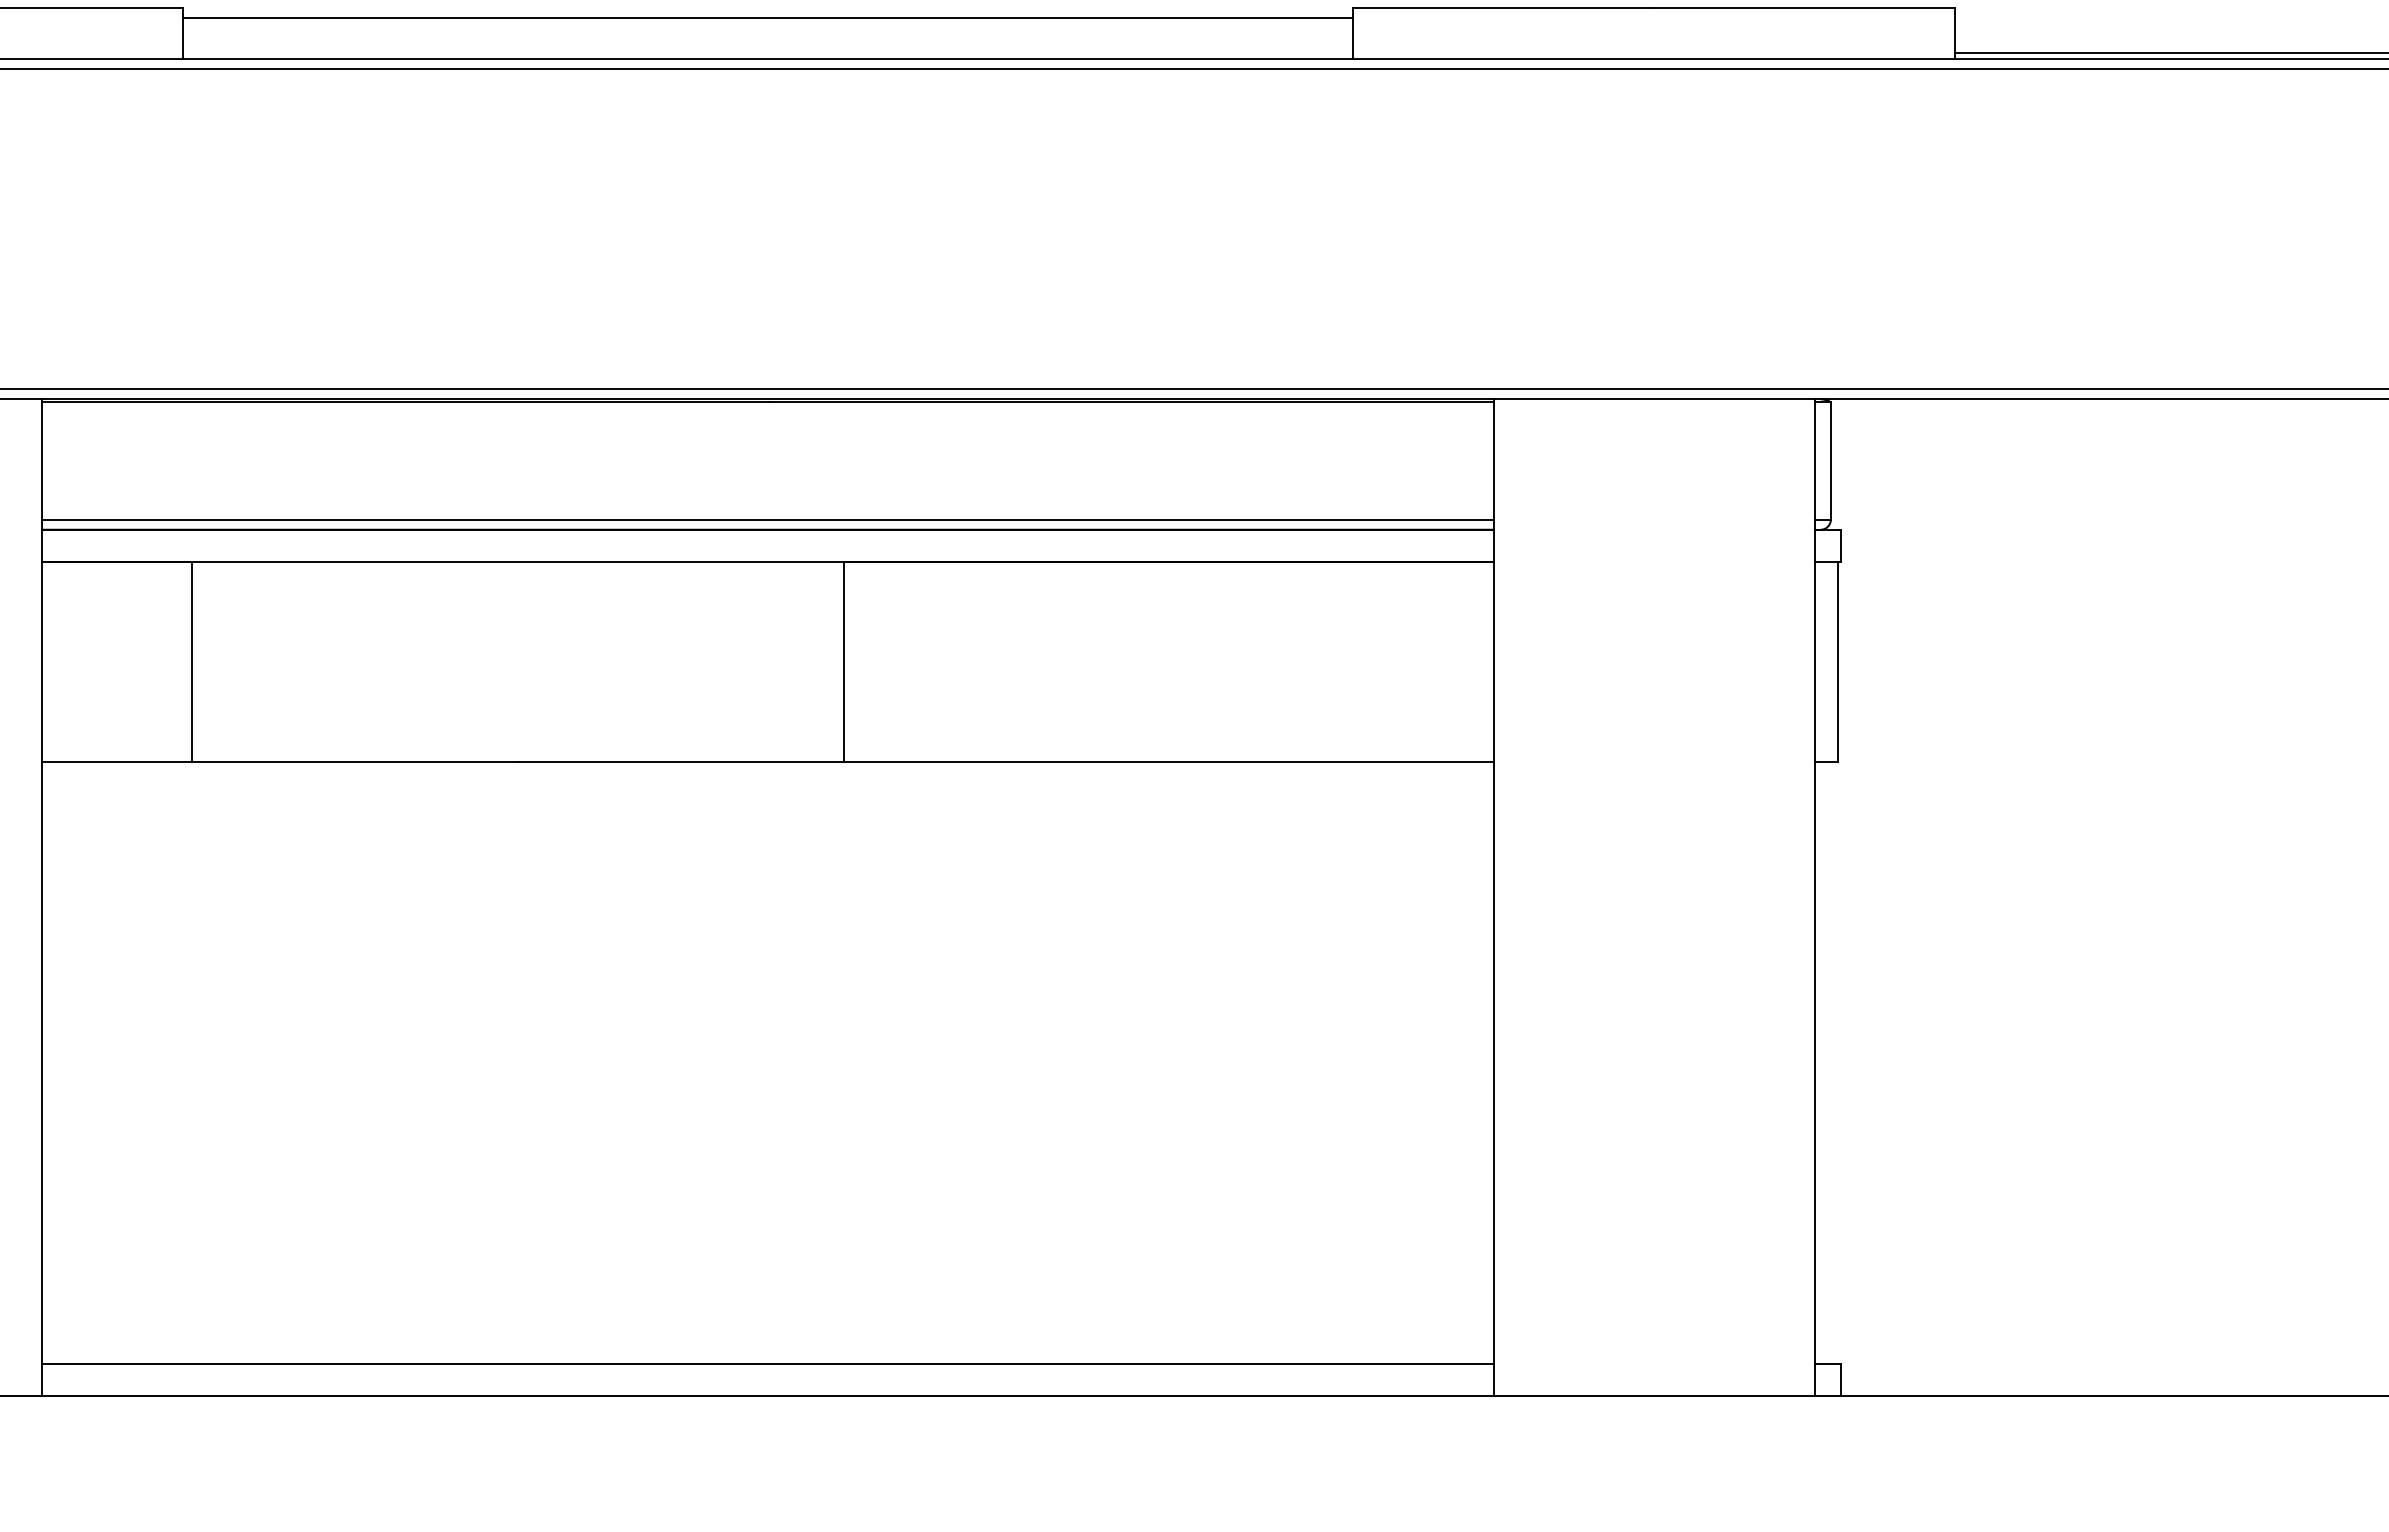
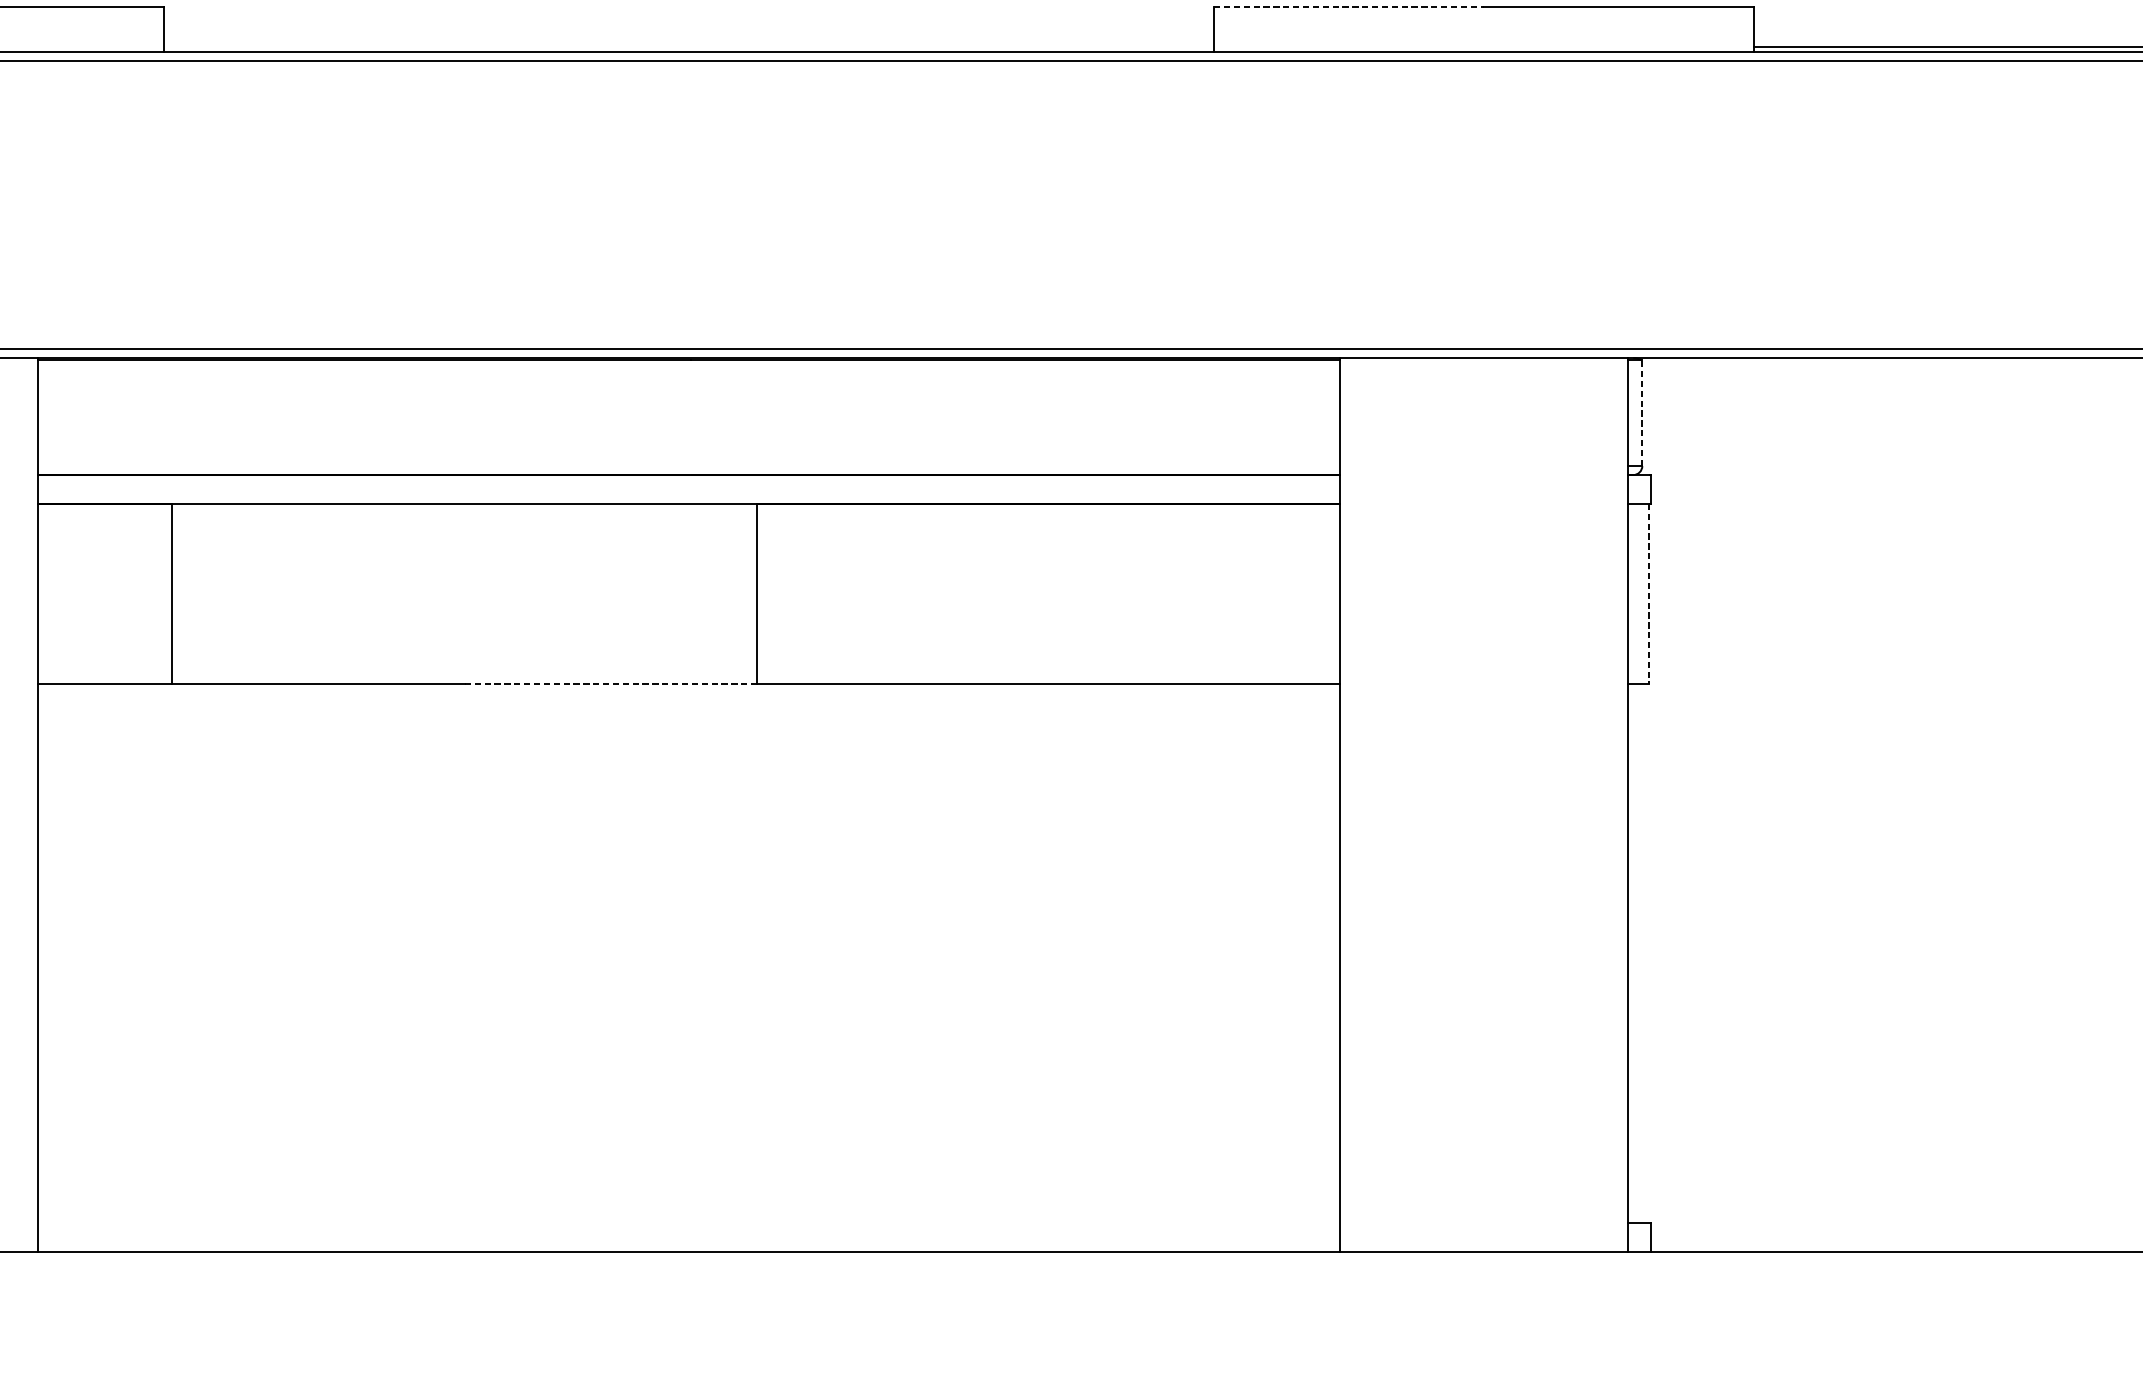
line: (1504, 8) -> (1349, 7), solid -> dashed
line: (767, 18) -> (688, 16), removed
line: (1830, 460) -> (1641, 412), solid -> dashed
line: (767, 519) -> (688, 465), removed
line: (1838, 662) -> (1649, 594), solid -> dashed
line: (680, 762) -> (610, 683), solid -> dashed
line: (767, 1363) -> (688, 1222), removed

